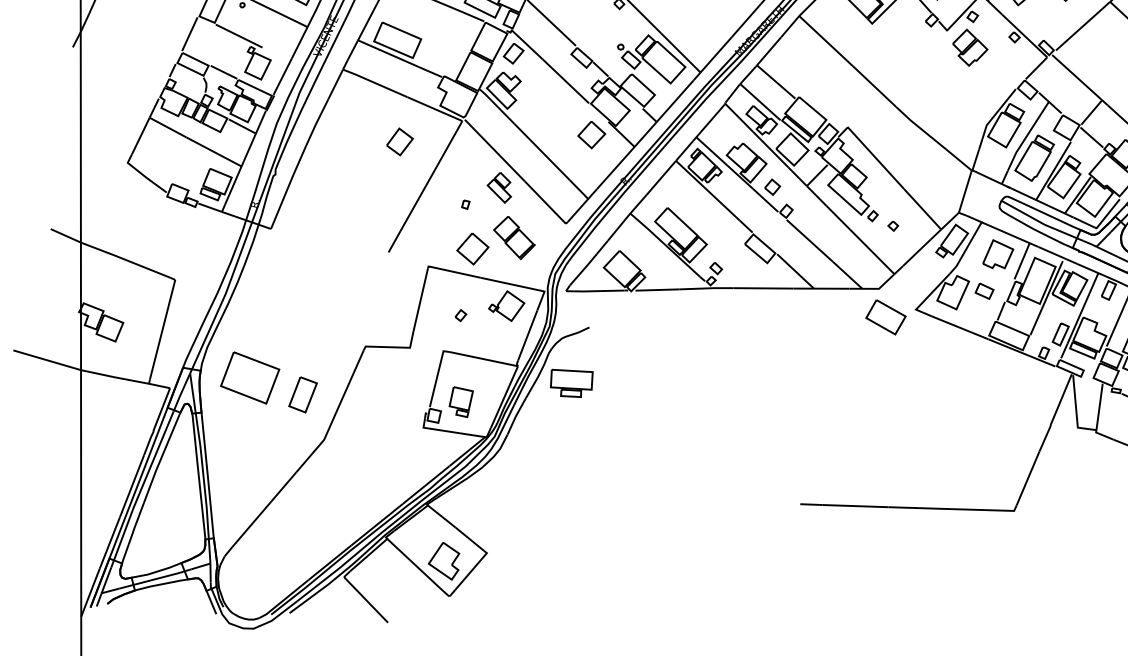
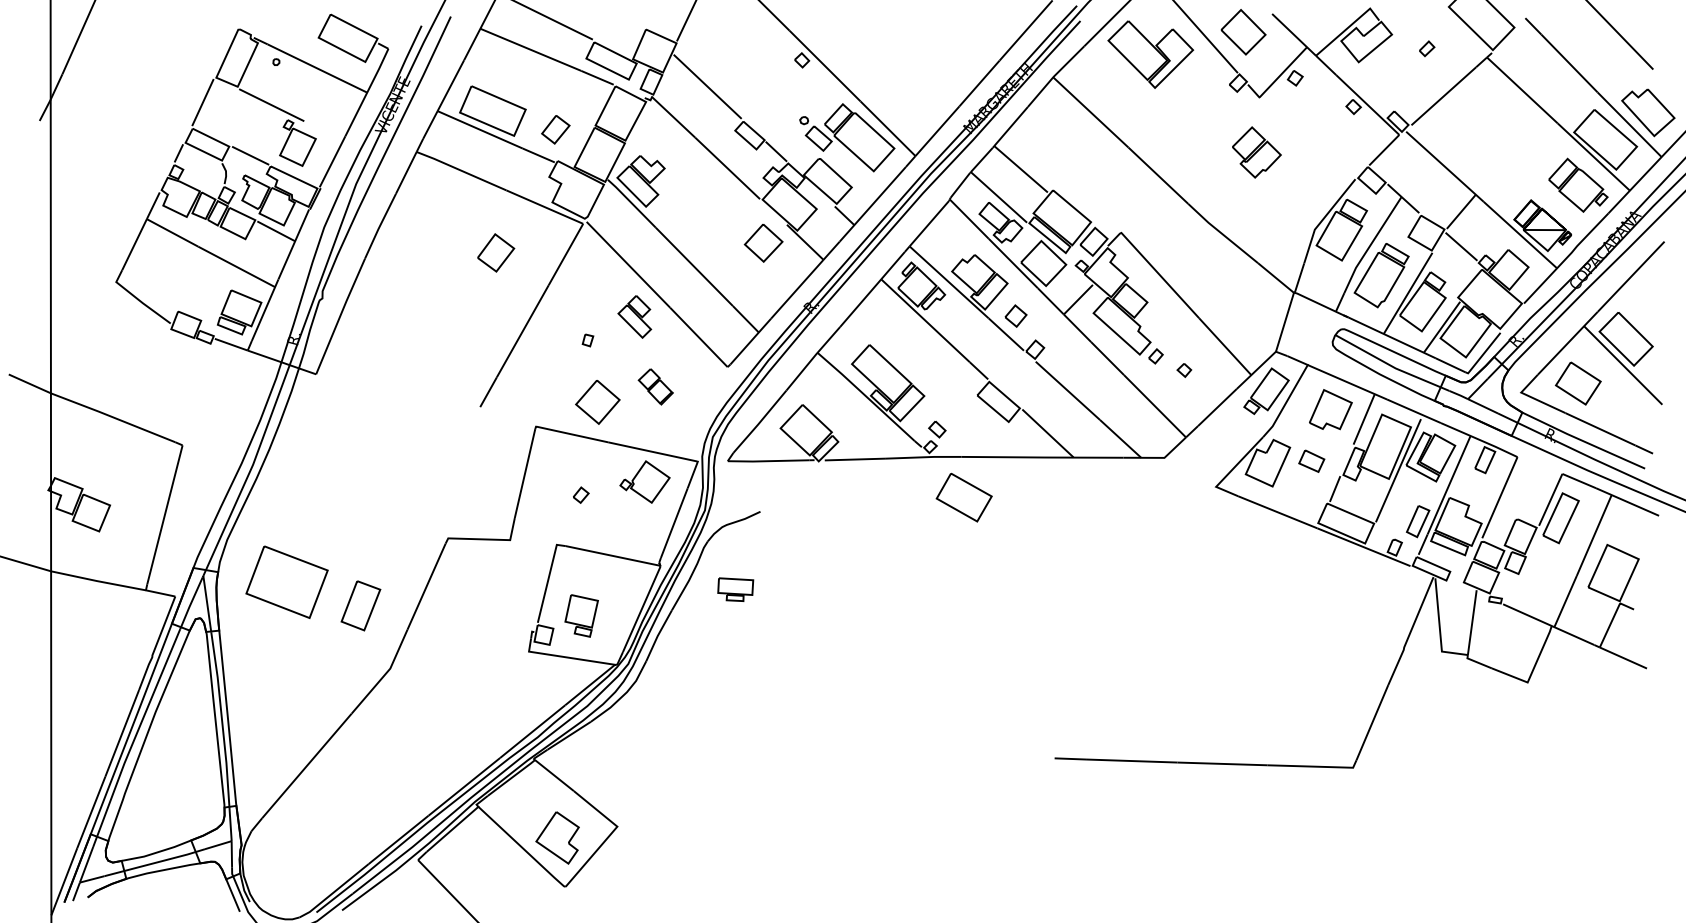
part: (970, 47) -> (1256, 152), moved
part: (513, 53) -> (555, 129), moved
part: (514, 237) -> (655, 386), size x0.6
part: (885, 317) -> (963, 497), moved
part: (571, 383) -> (735, 589), size x0.6

